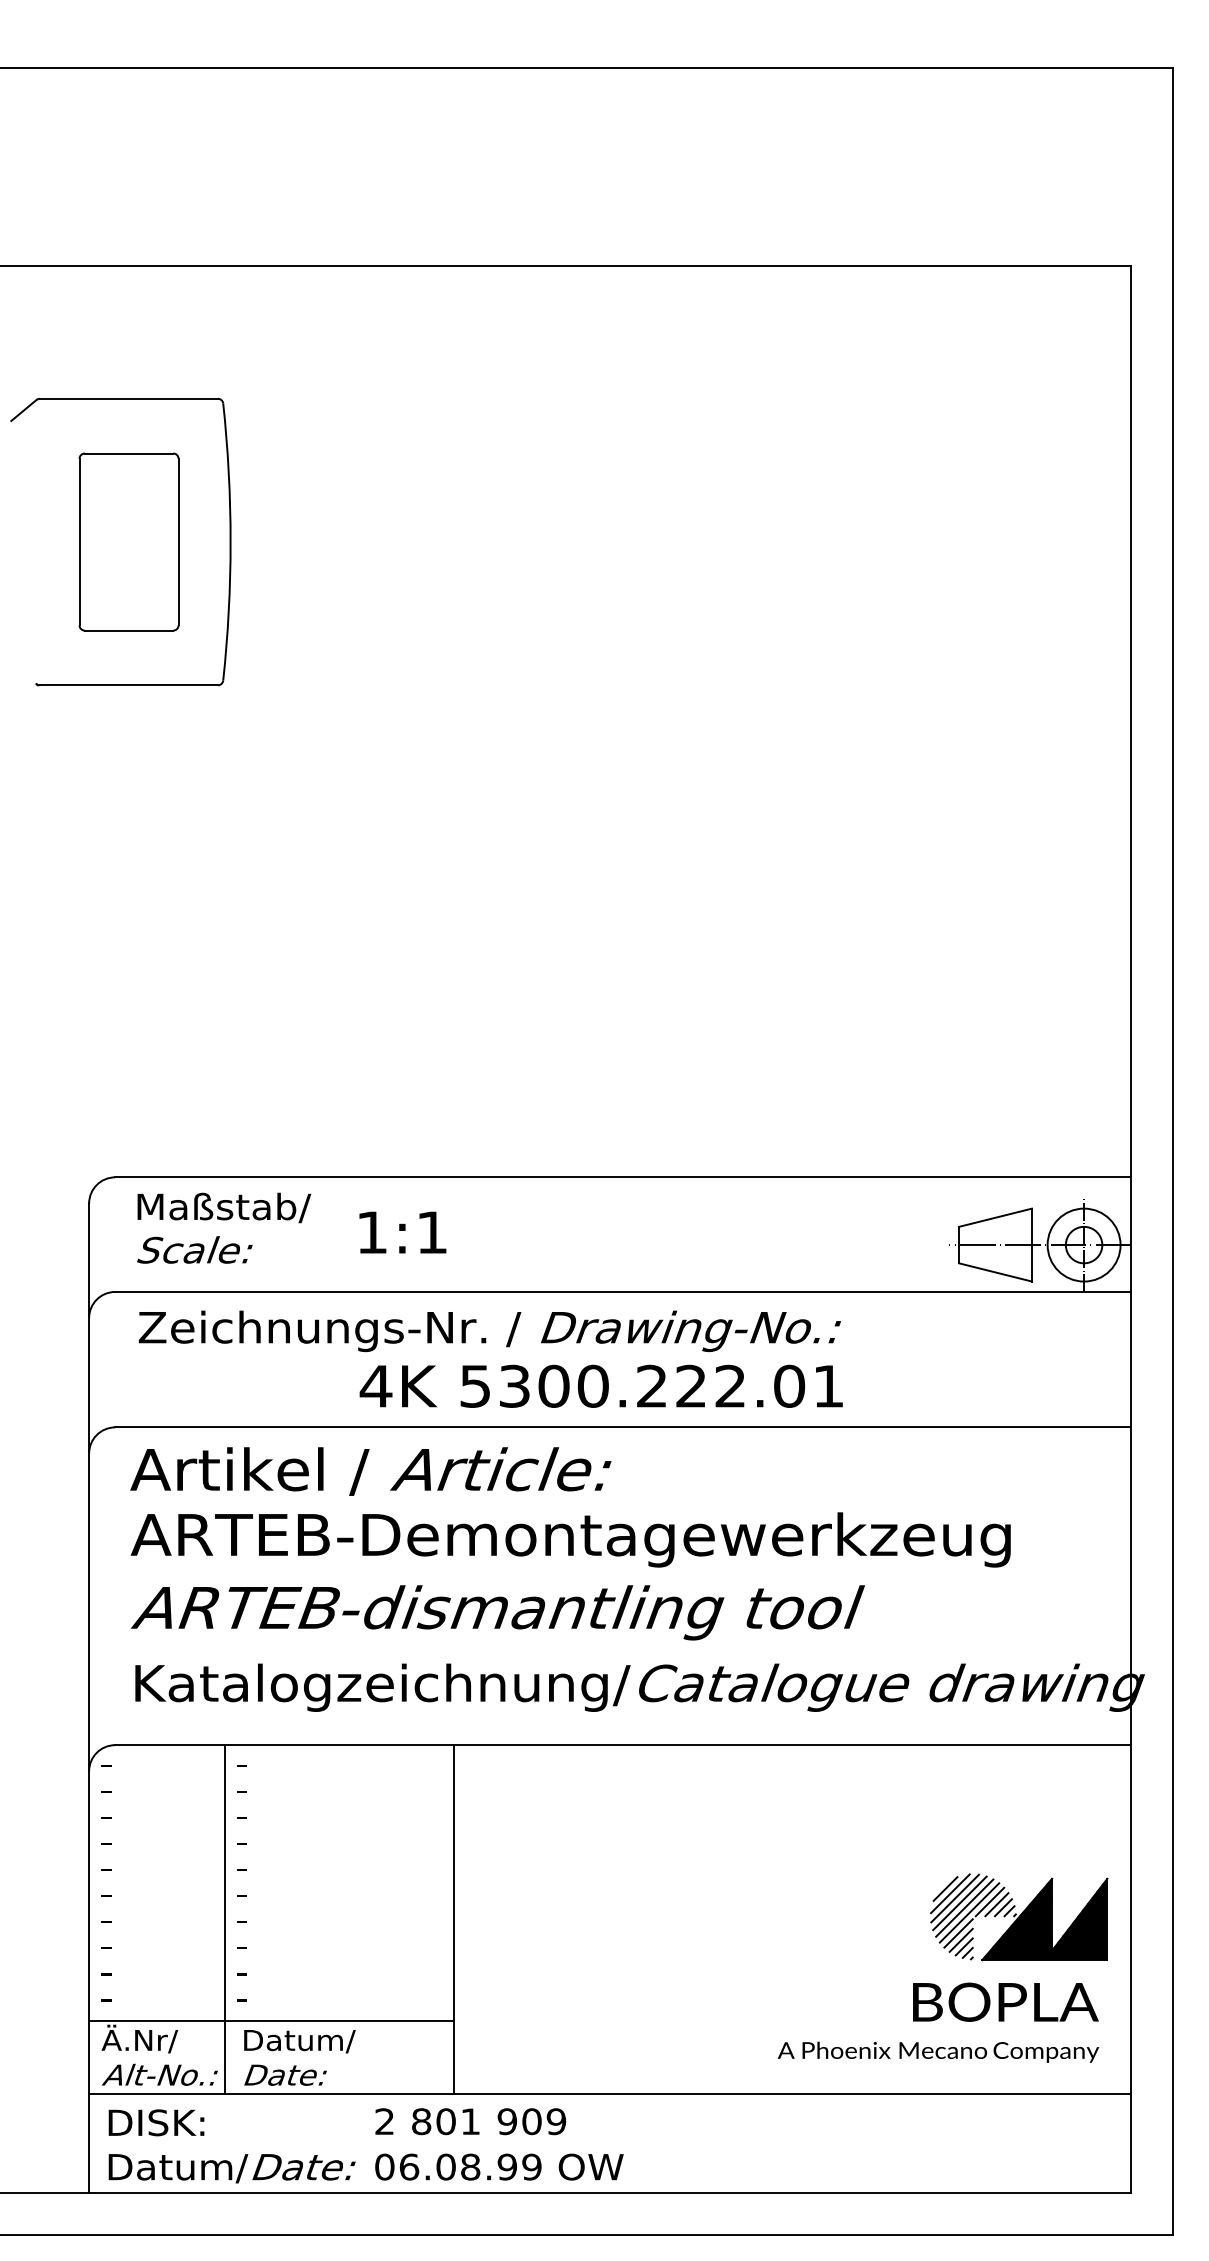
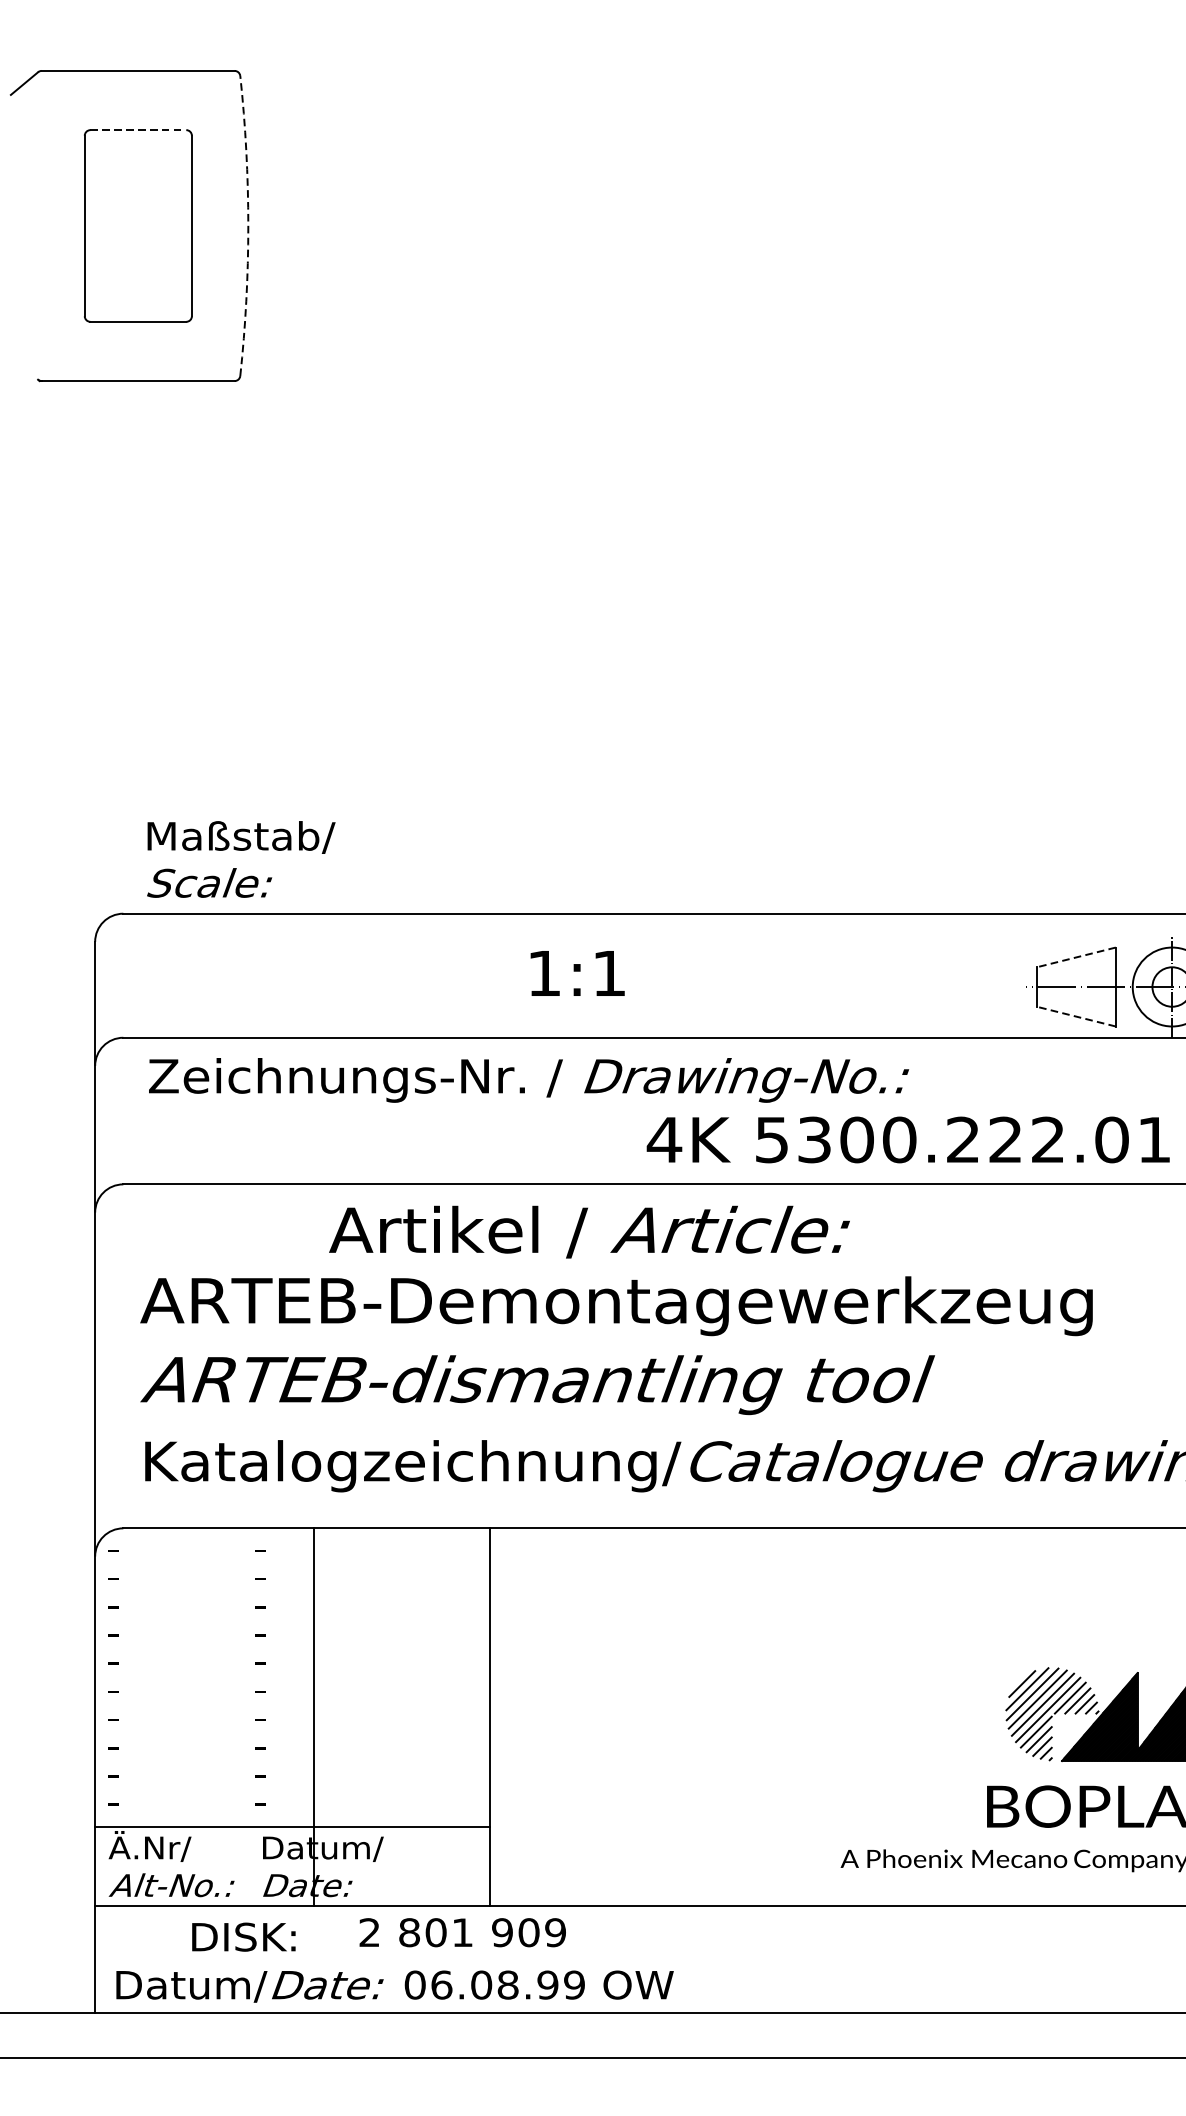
line: (129, 453) -> (138, 130), solid -> dashed
arc: (230, 542) -> (248, 226), solid -> dashed
line: (995, 1217) -> (1076, 957), solid -> dashed
text: (224, 1227) -> (241, 858), moved
text: (402, 1232) -> (577, 973), moved
line: (995, 1272) -> (1076, 1016), solid -> dashed
text: (600, 1385) -> (907, 1139), moved
text: (370, 1471) -> (589, 1232), moved
line: (224, 1919) -> (314, 1717), moved
text: (470, 2121) -> (462, 1932), moved
text: (156, 2122) -> (243, 1936), moved

